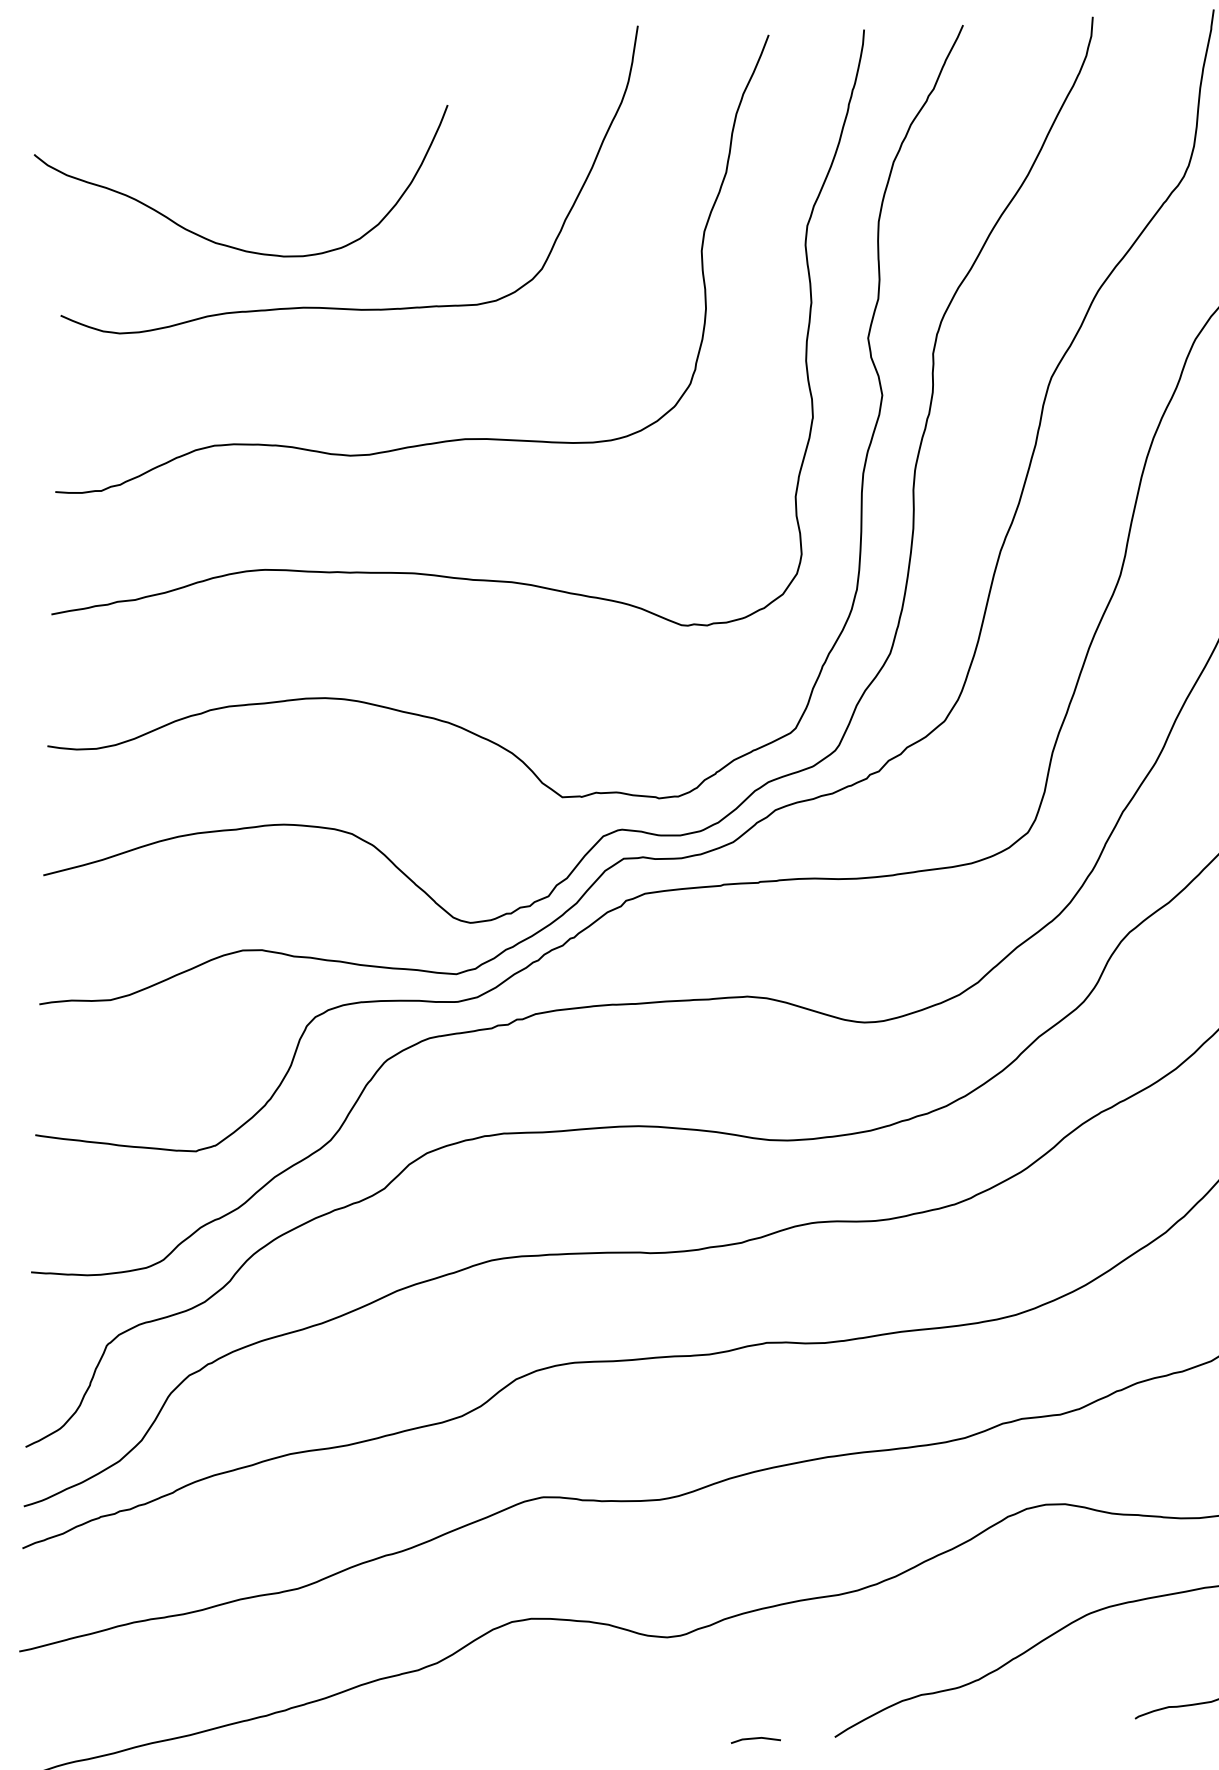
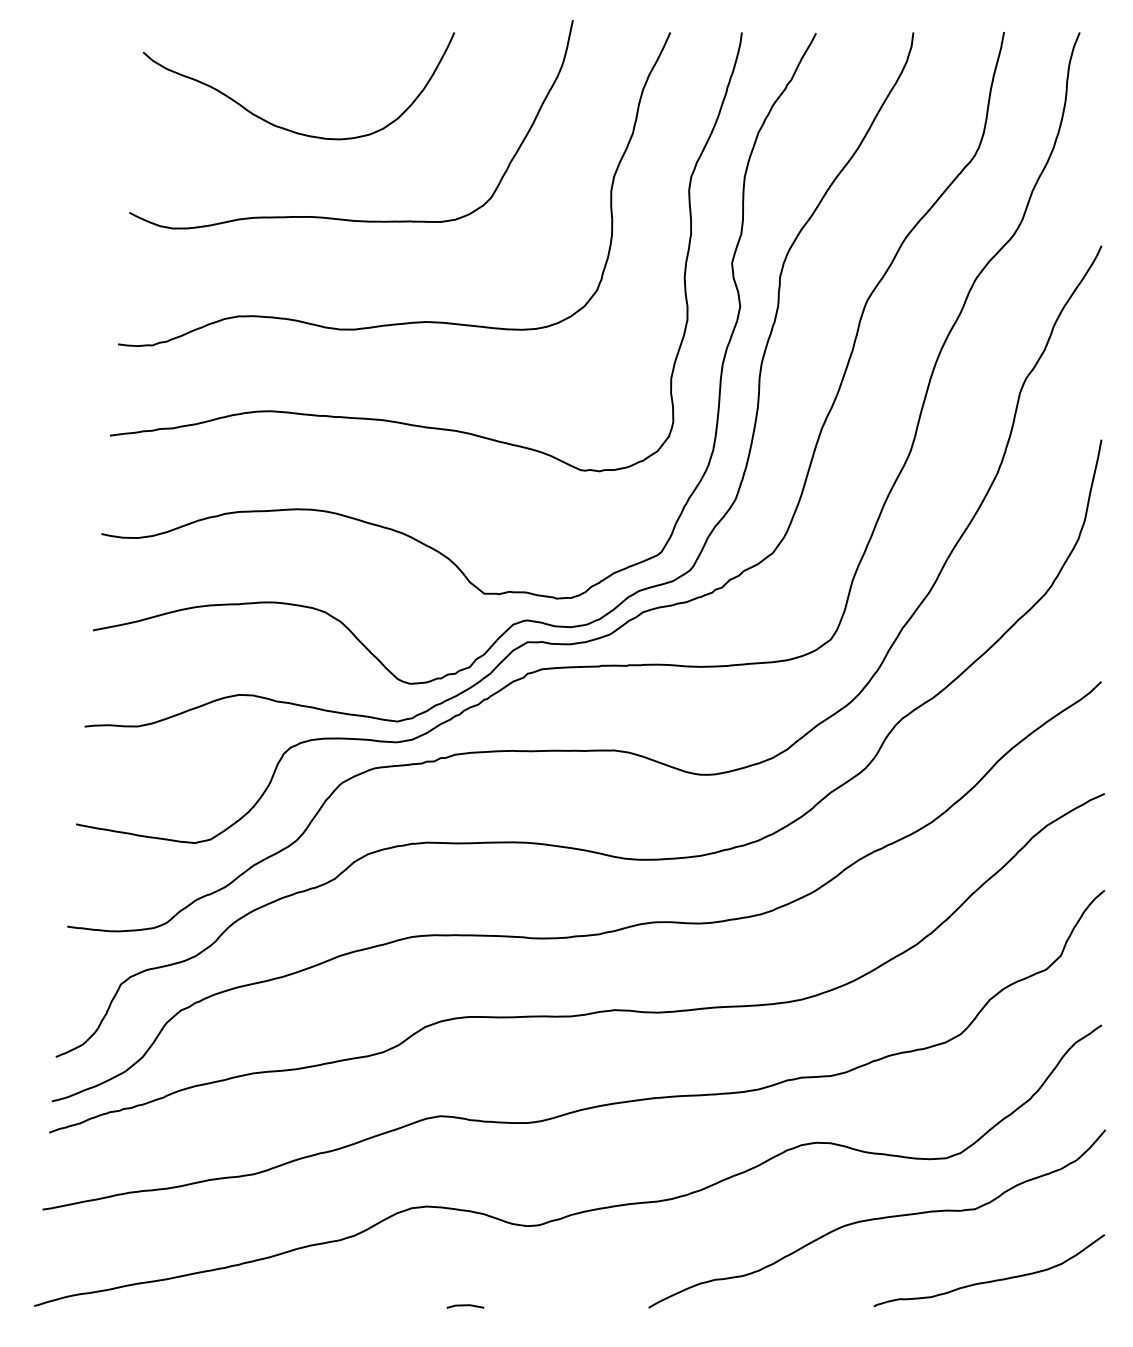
curve: (228, 244) -> (284, 127), moved
line: (755, 1739) -> (465, 1306), moved

